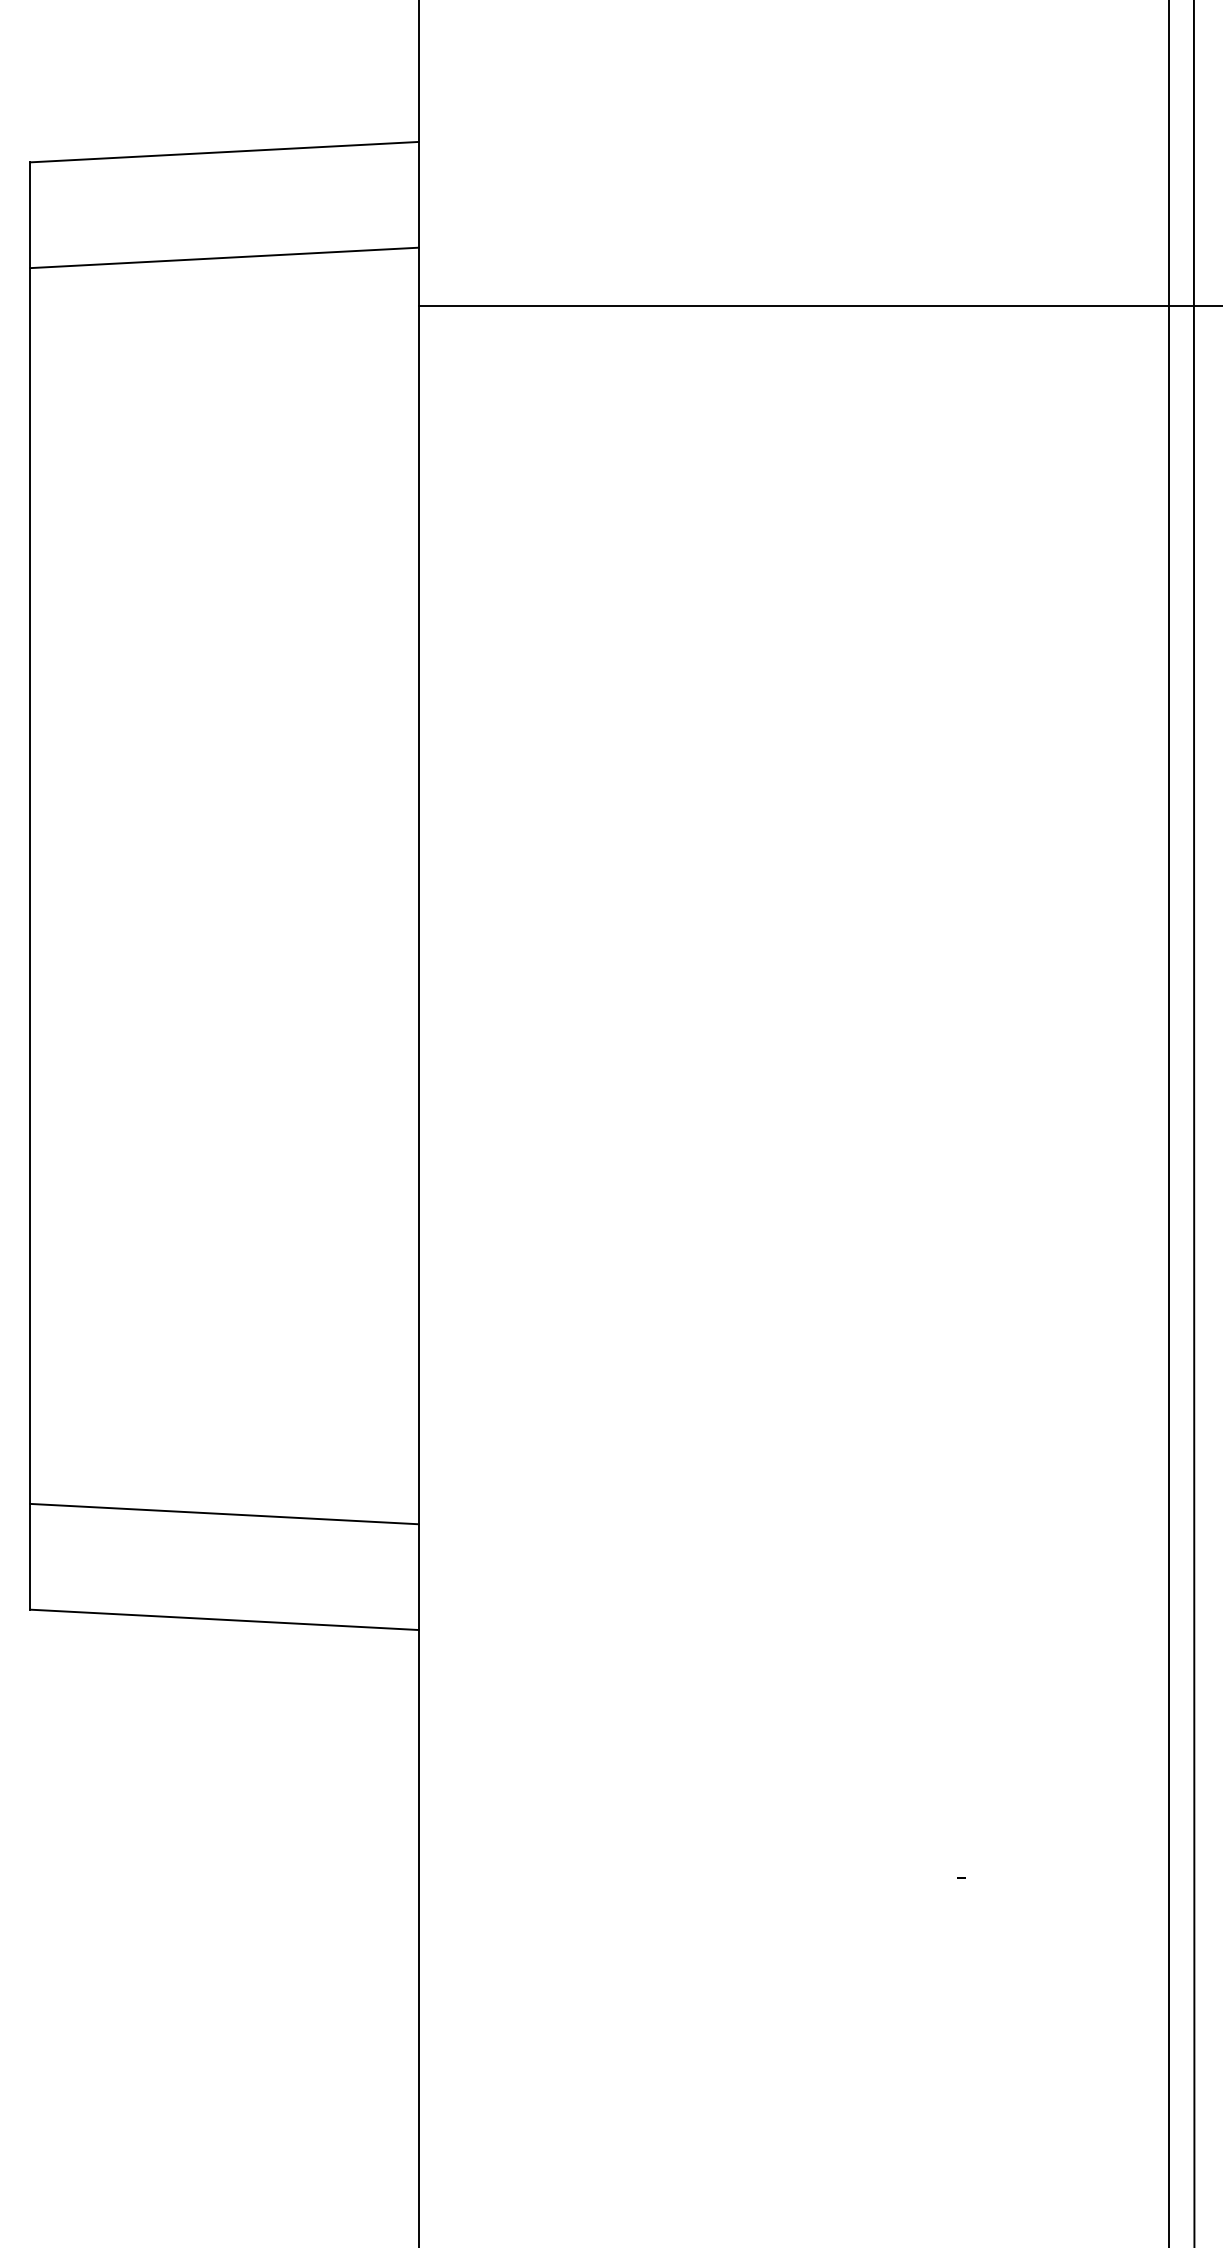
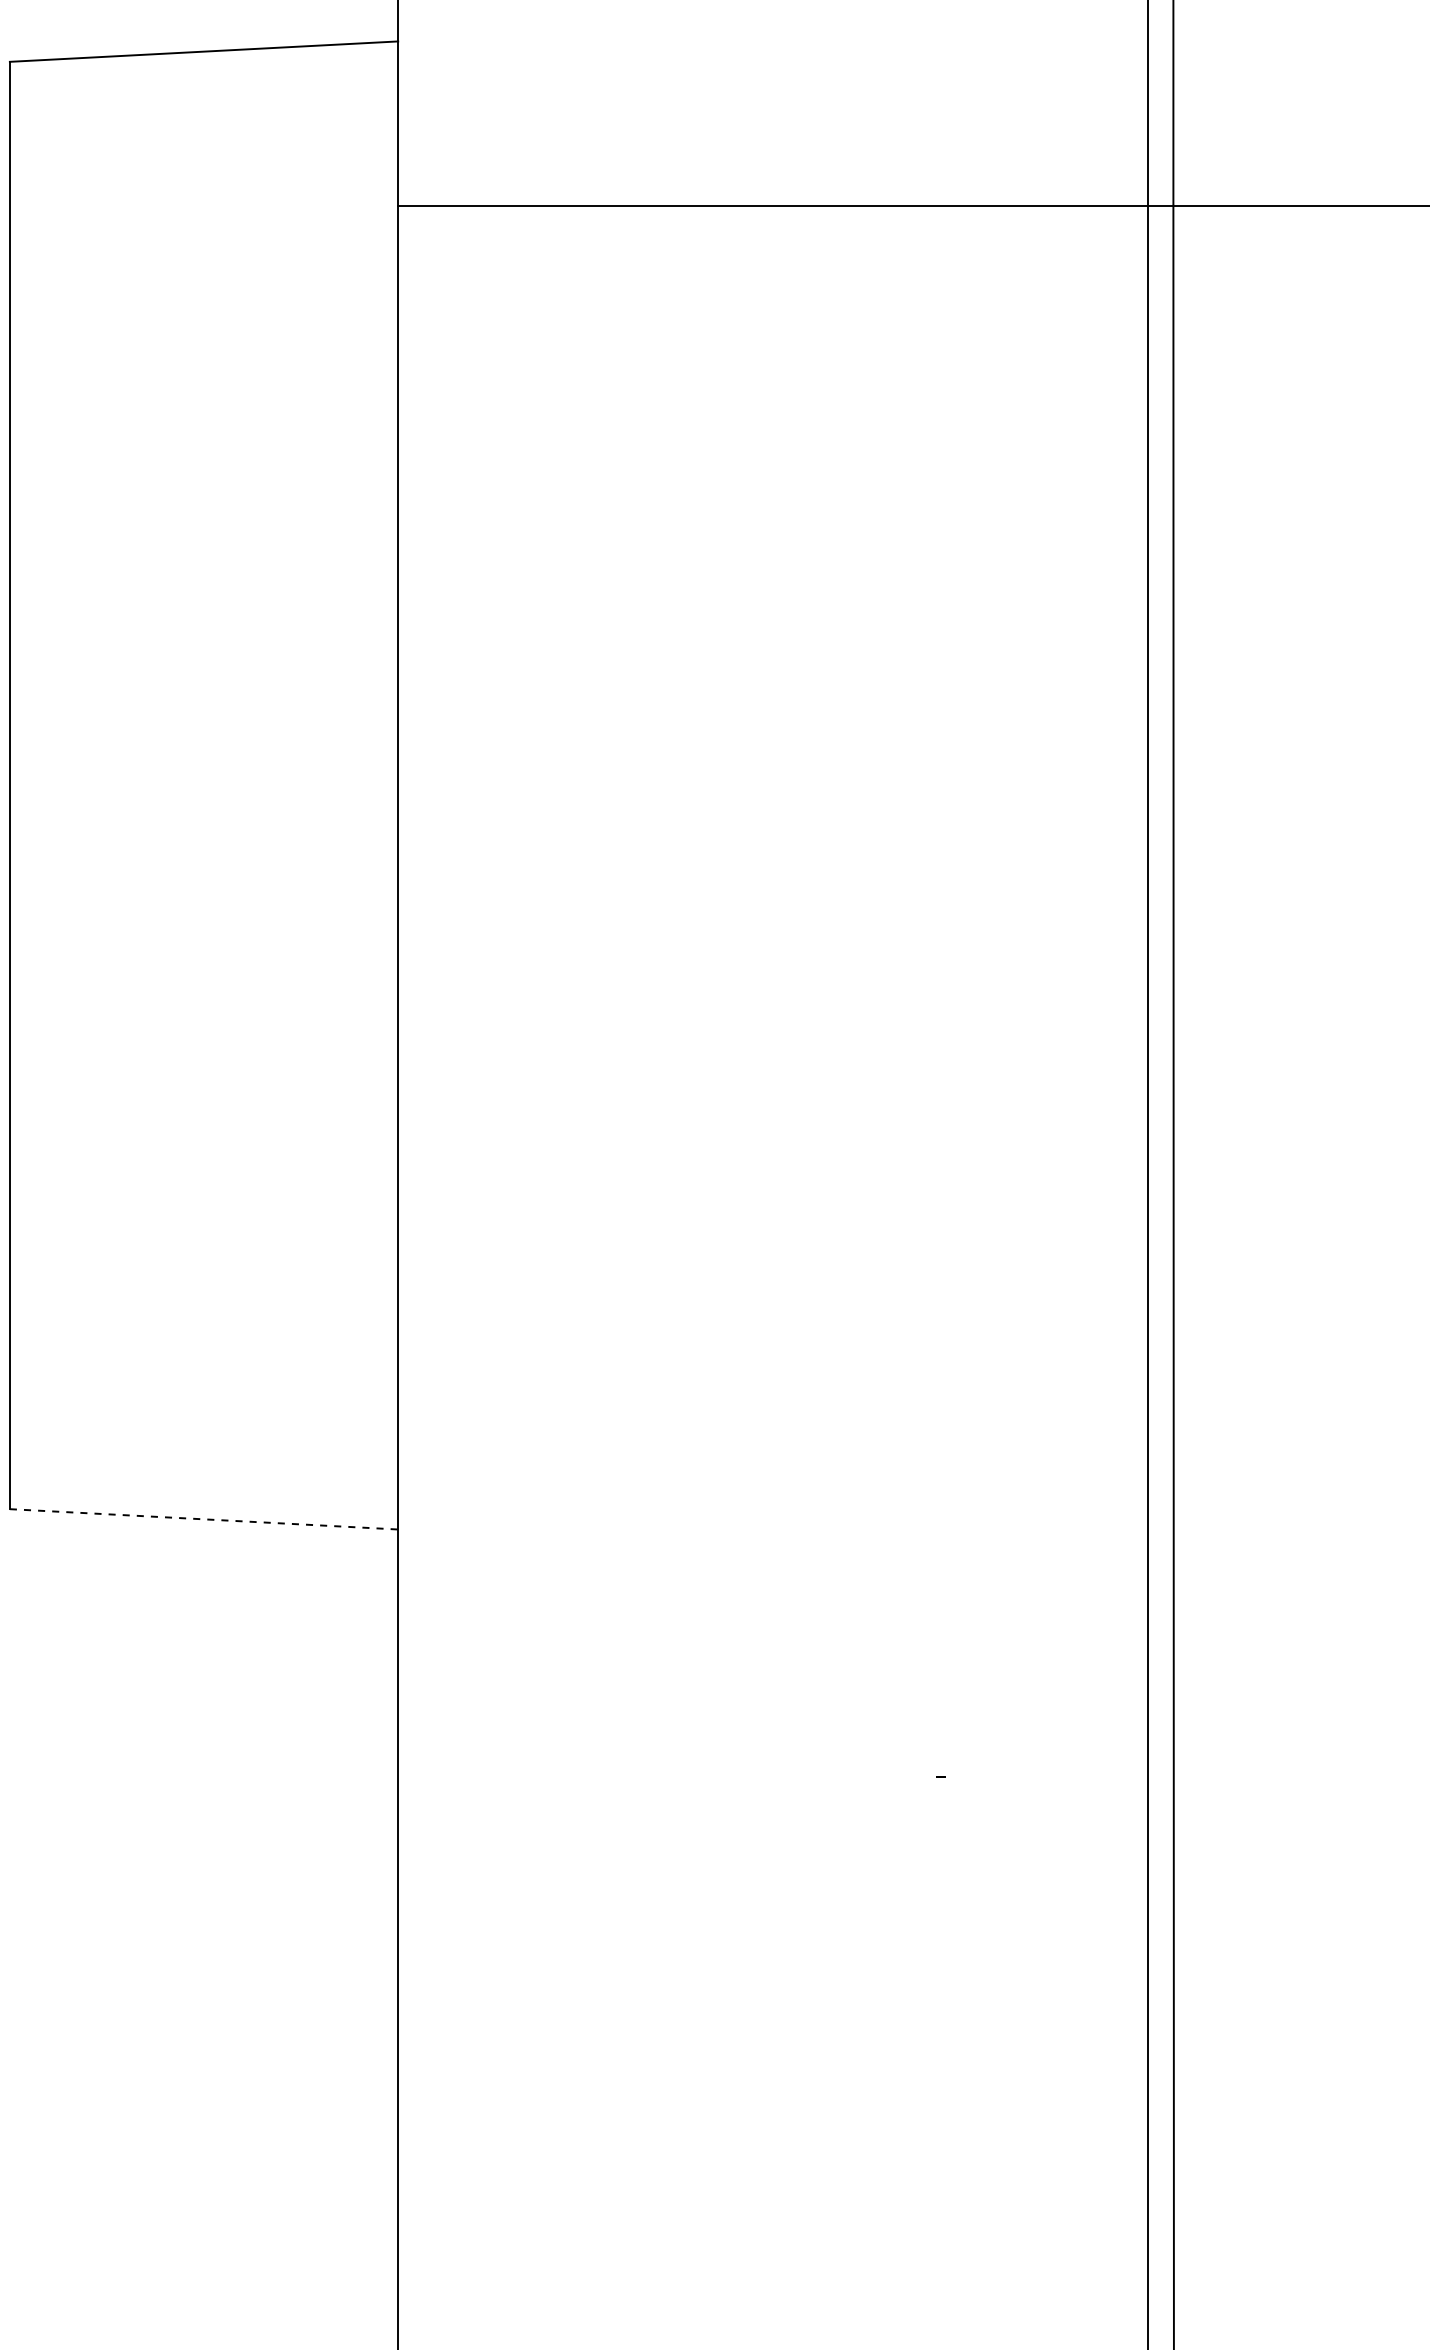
line: (224, 258) -> (203, 157), removed
line: (224, 1514) -> (203, 1413), removed
line: (225, 1620) -> (204, 1519), solid -> dashed

